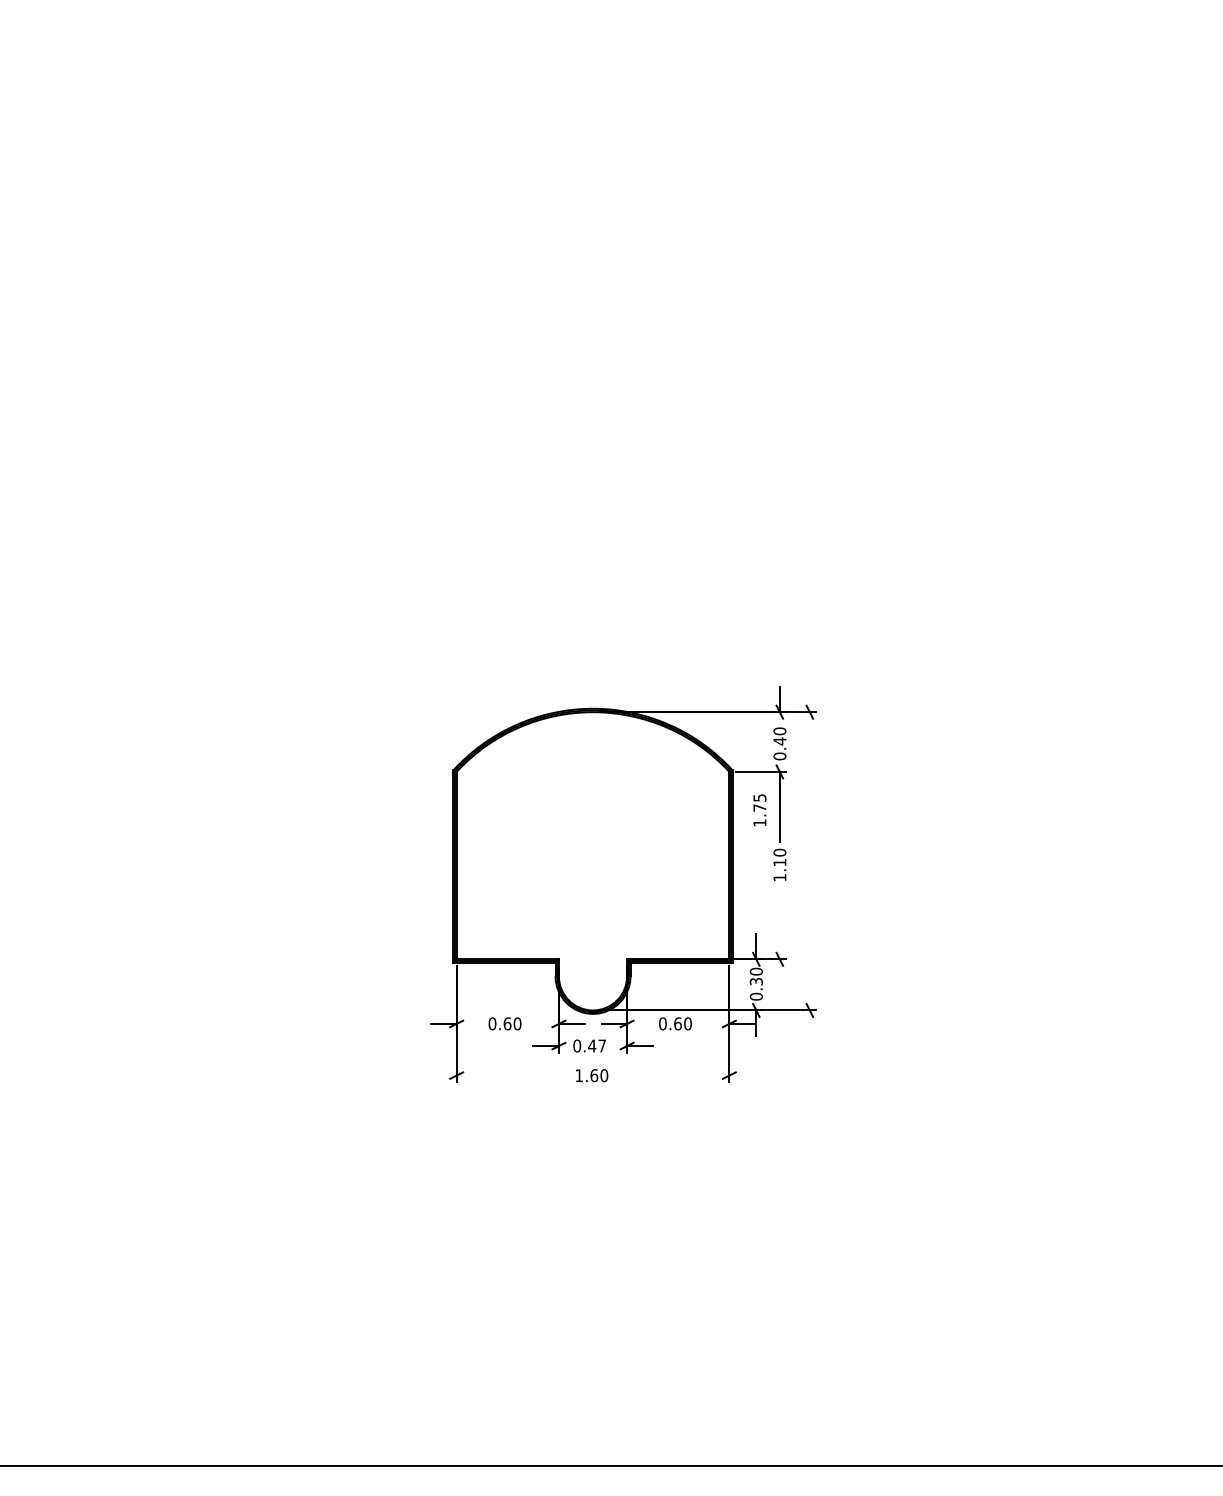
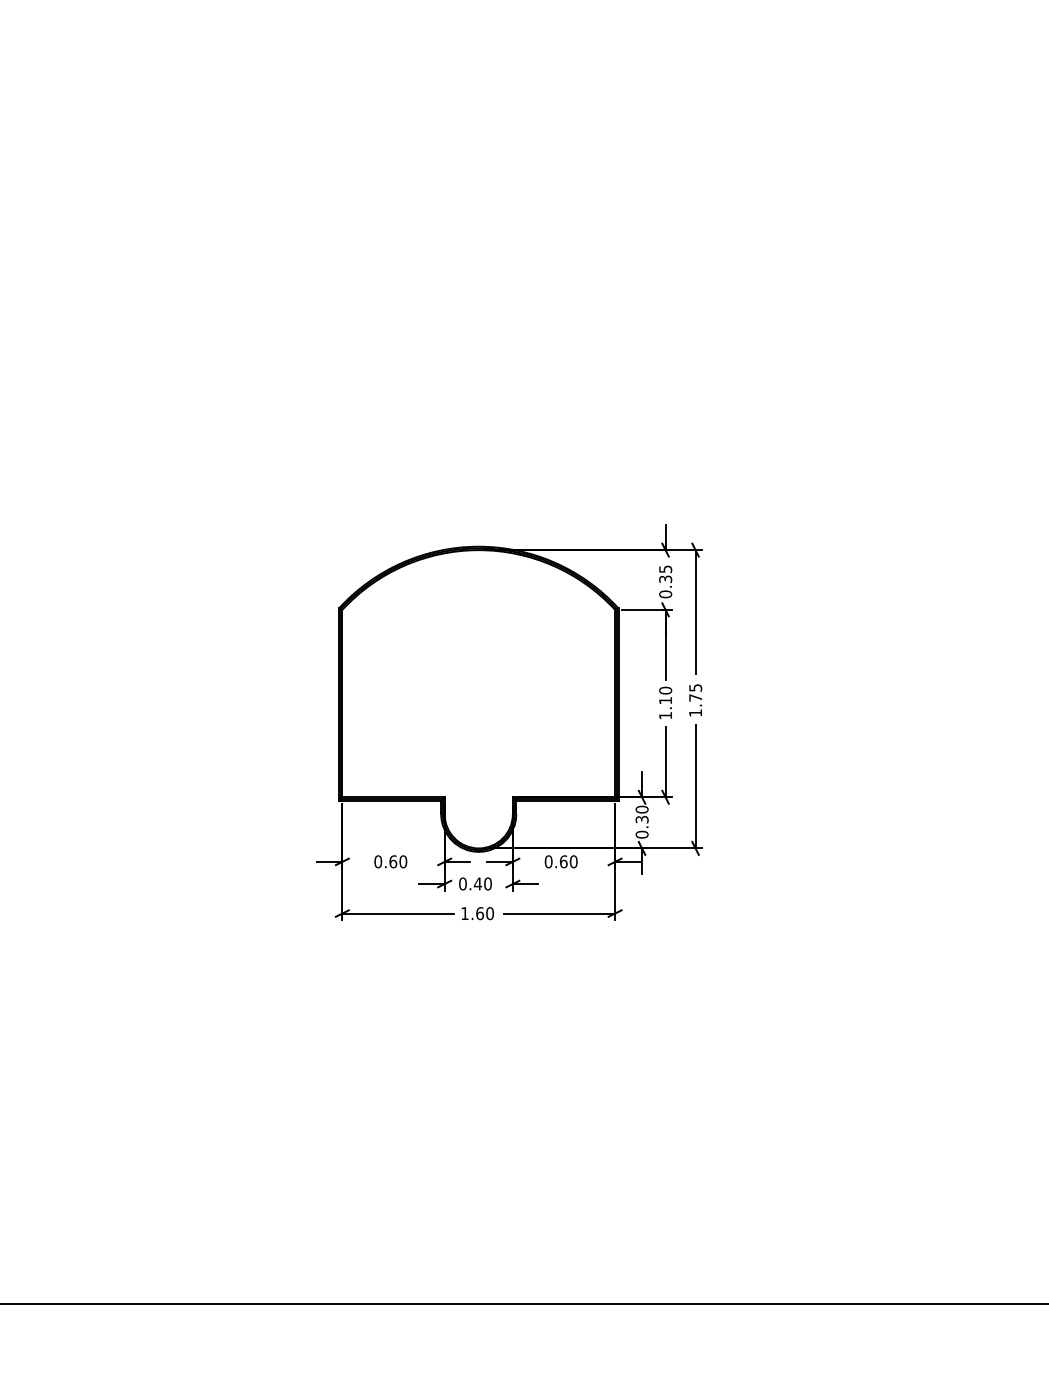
text: (779, 736) -> (665, 574), 0.40 -> 0.35
line: (809, 774) -> (695, 612), added
text: (759, 810) -> (695, 700), moved
line: (779, 924) -> (665, 762), added
line: (809, 948) -> (695, 786), added
text: (602, 1045) -> (488, 883), 0.47 -> 0.40
line: (511, 1075) -> (397, 913), added
line: (673, 1075) -> (559, 913), added

